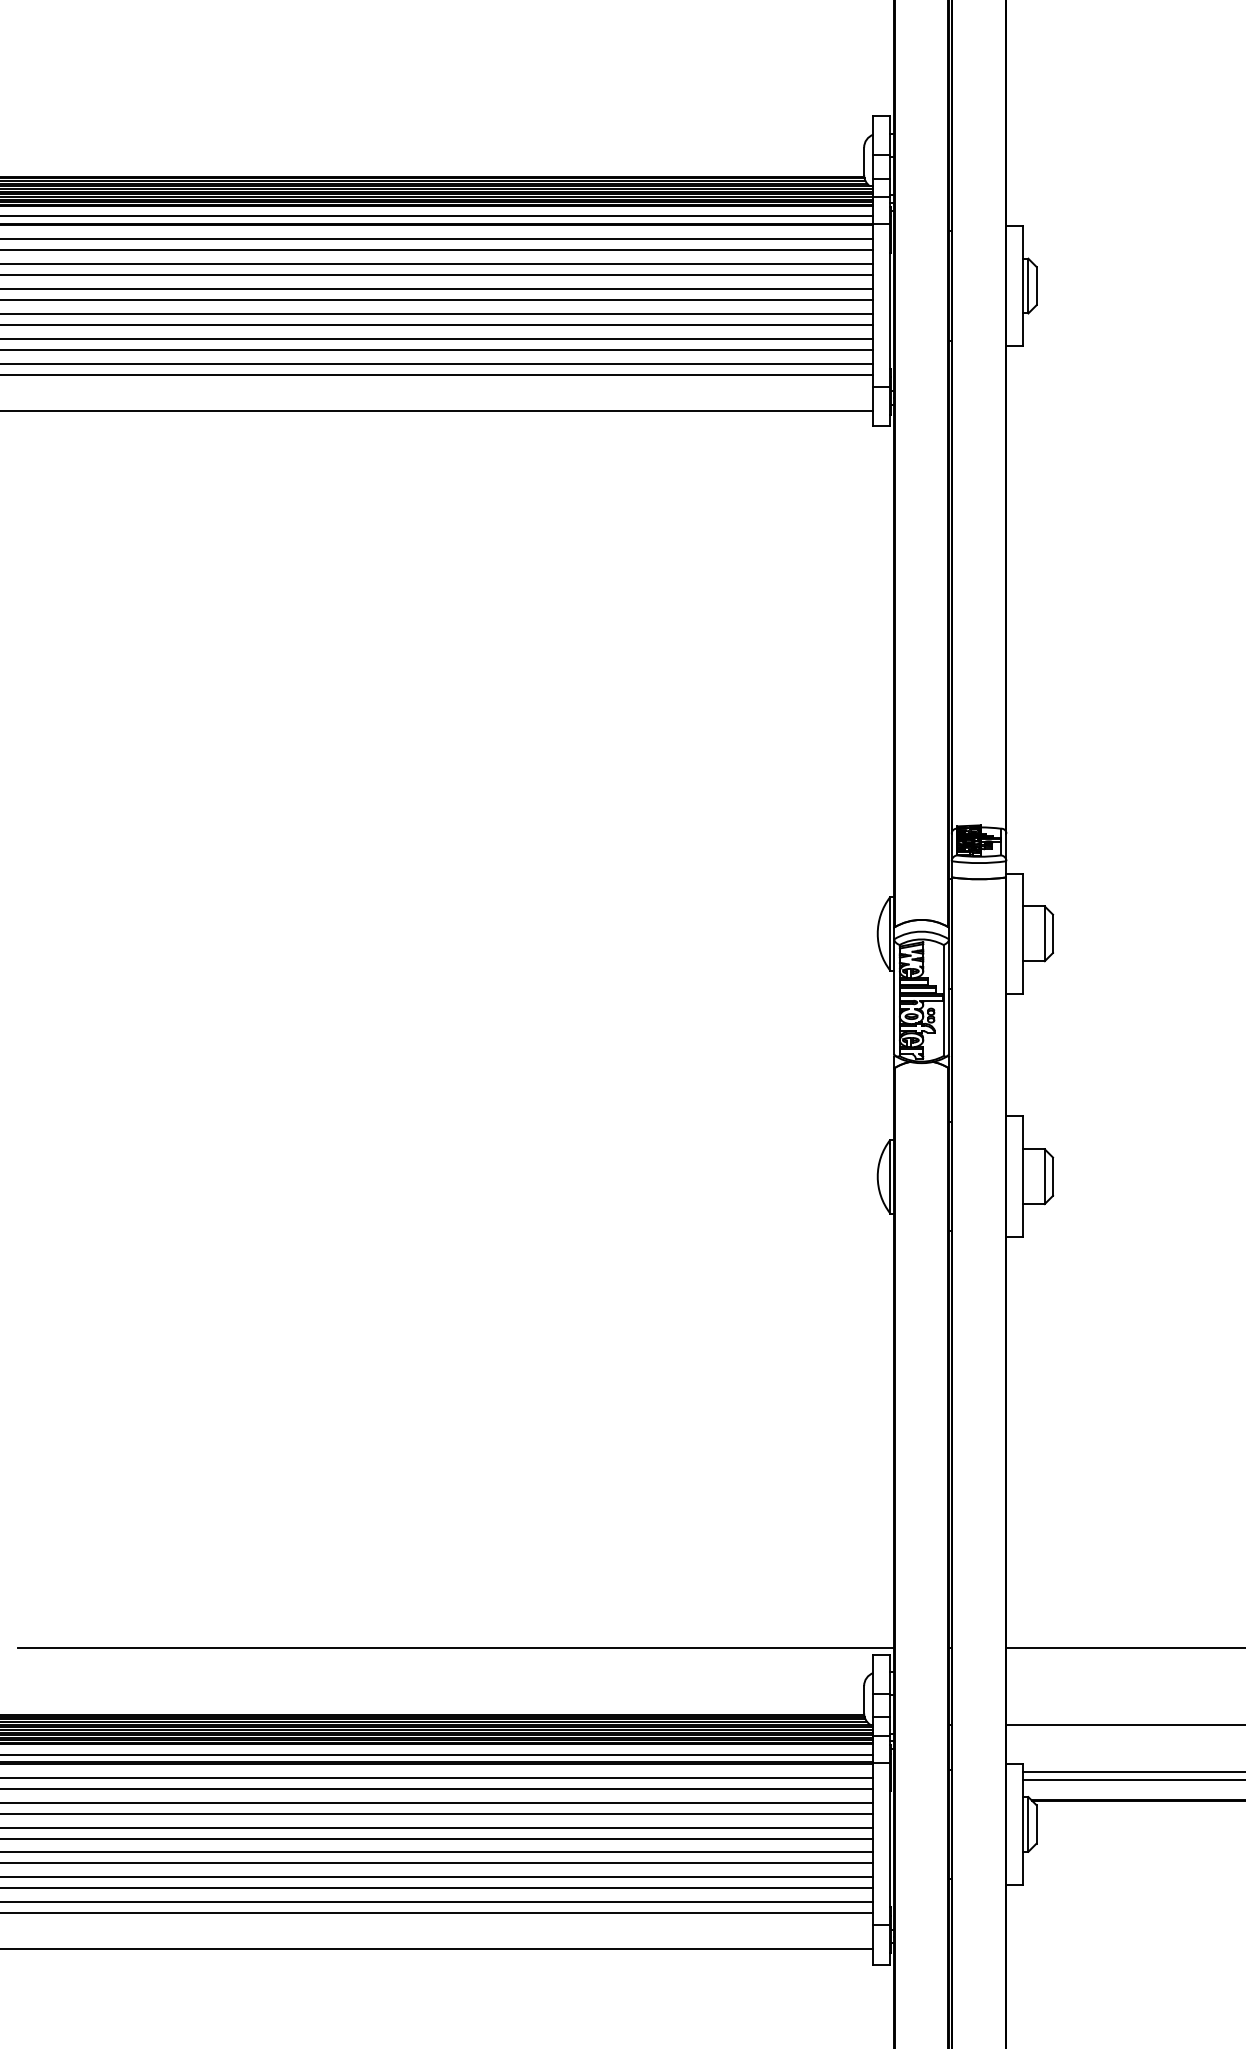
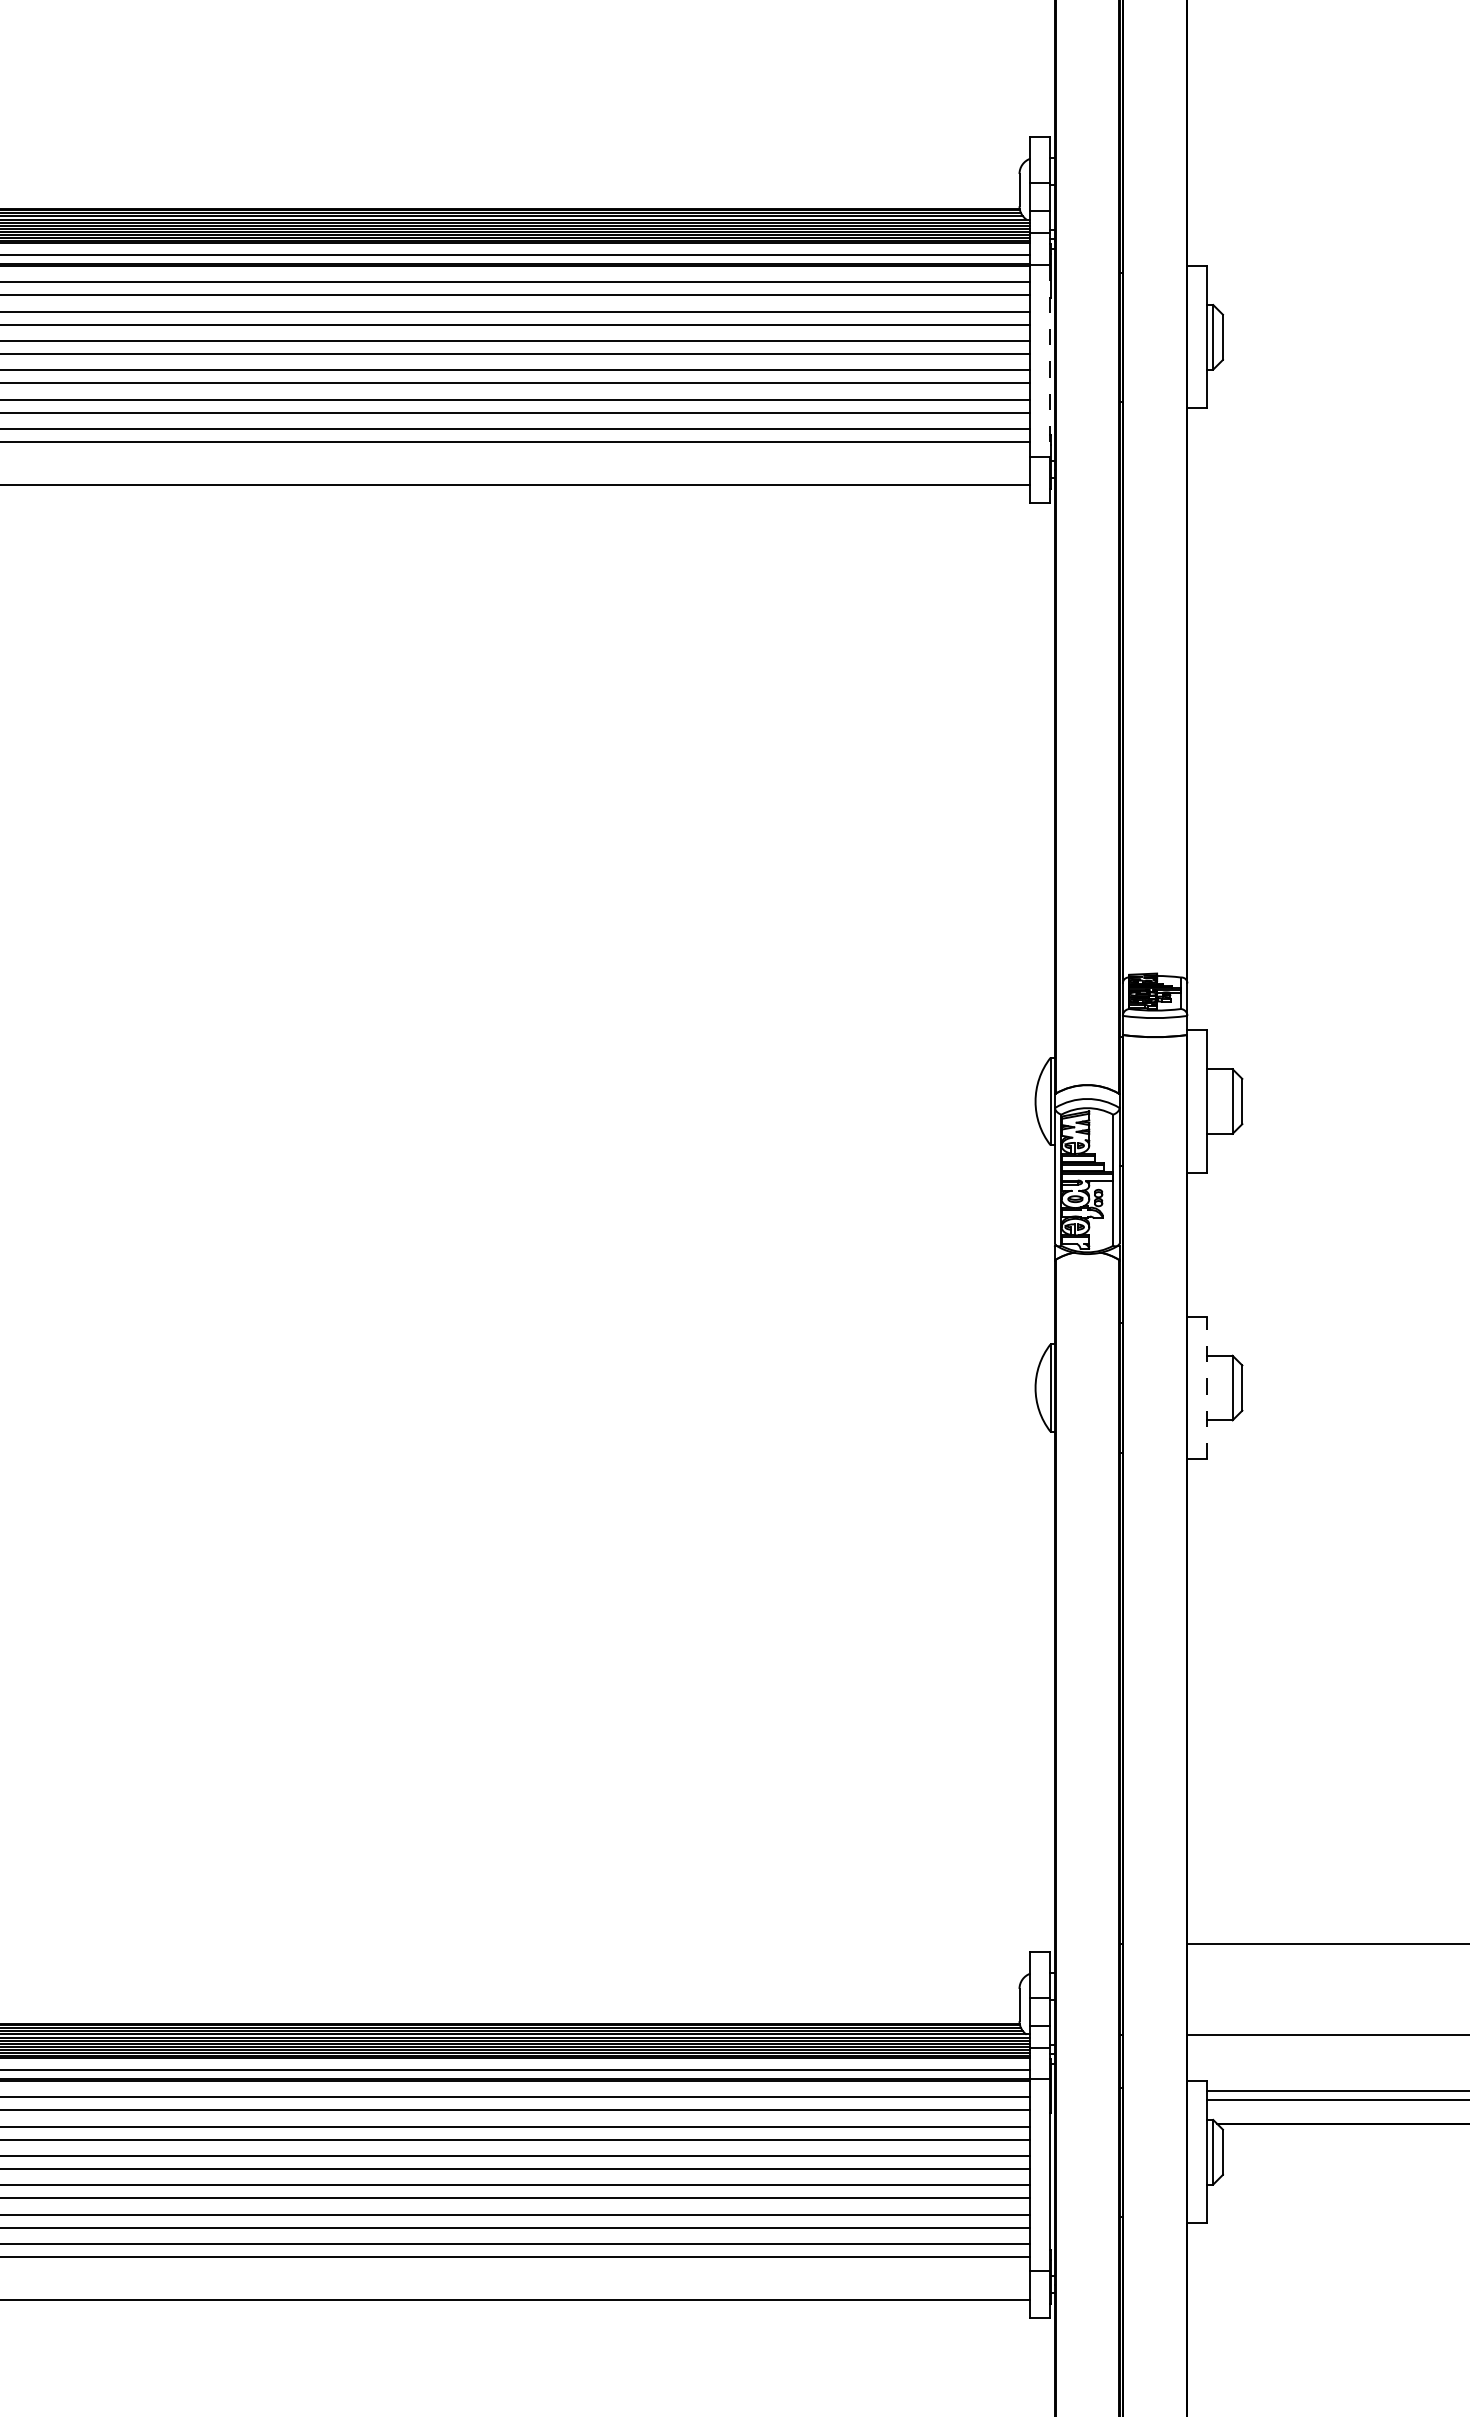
line: (889, 306) -> (1049, 361), solid -> dashed
line: (1022, 1176) -> (1206, 1387), solid -> dashed
line: (455, 1648) -> (537, 1944), removed

